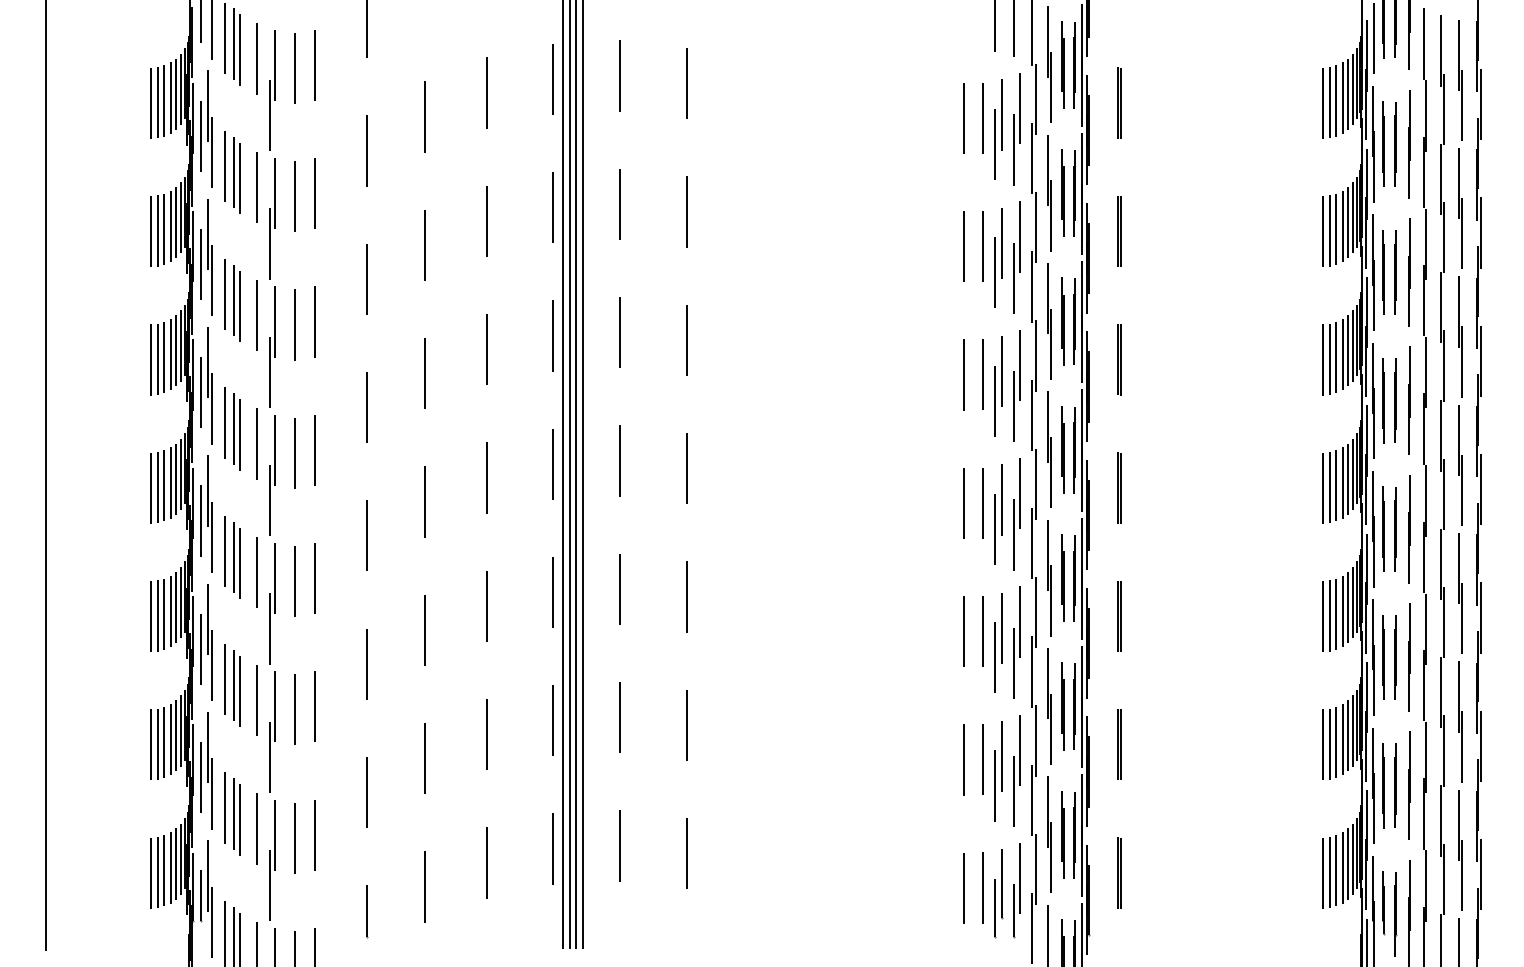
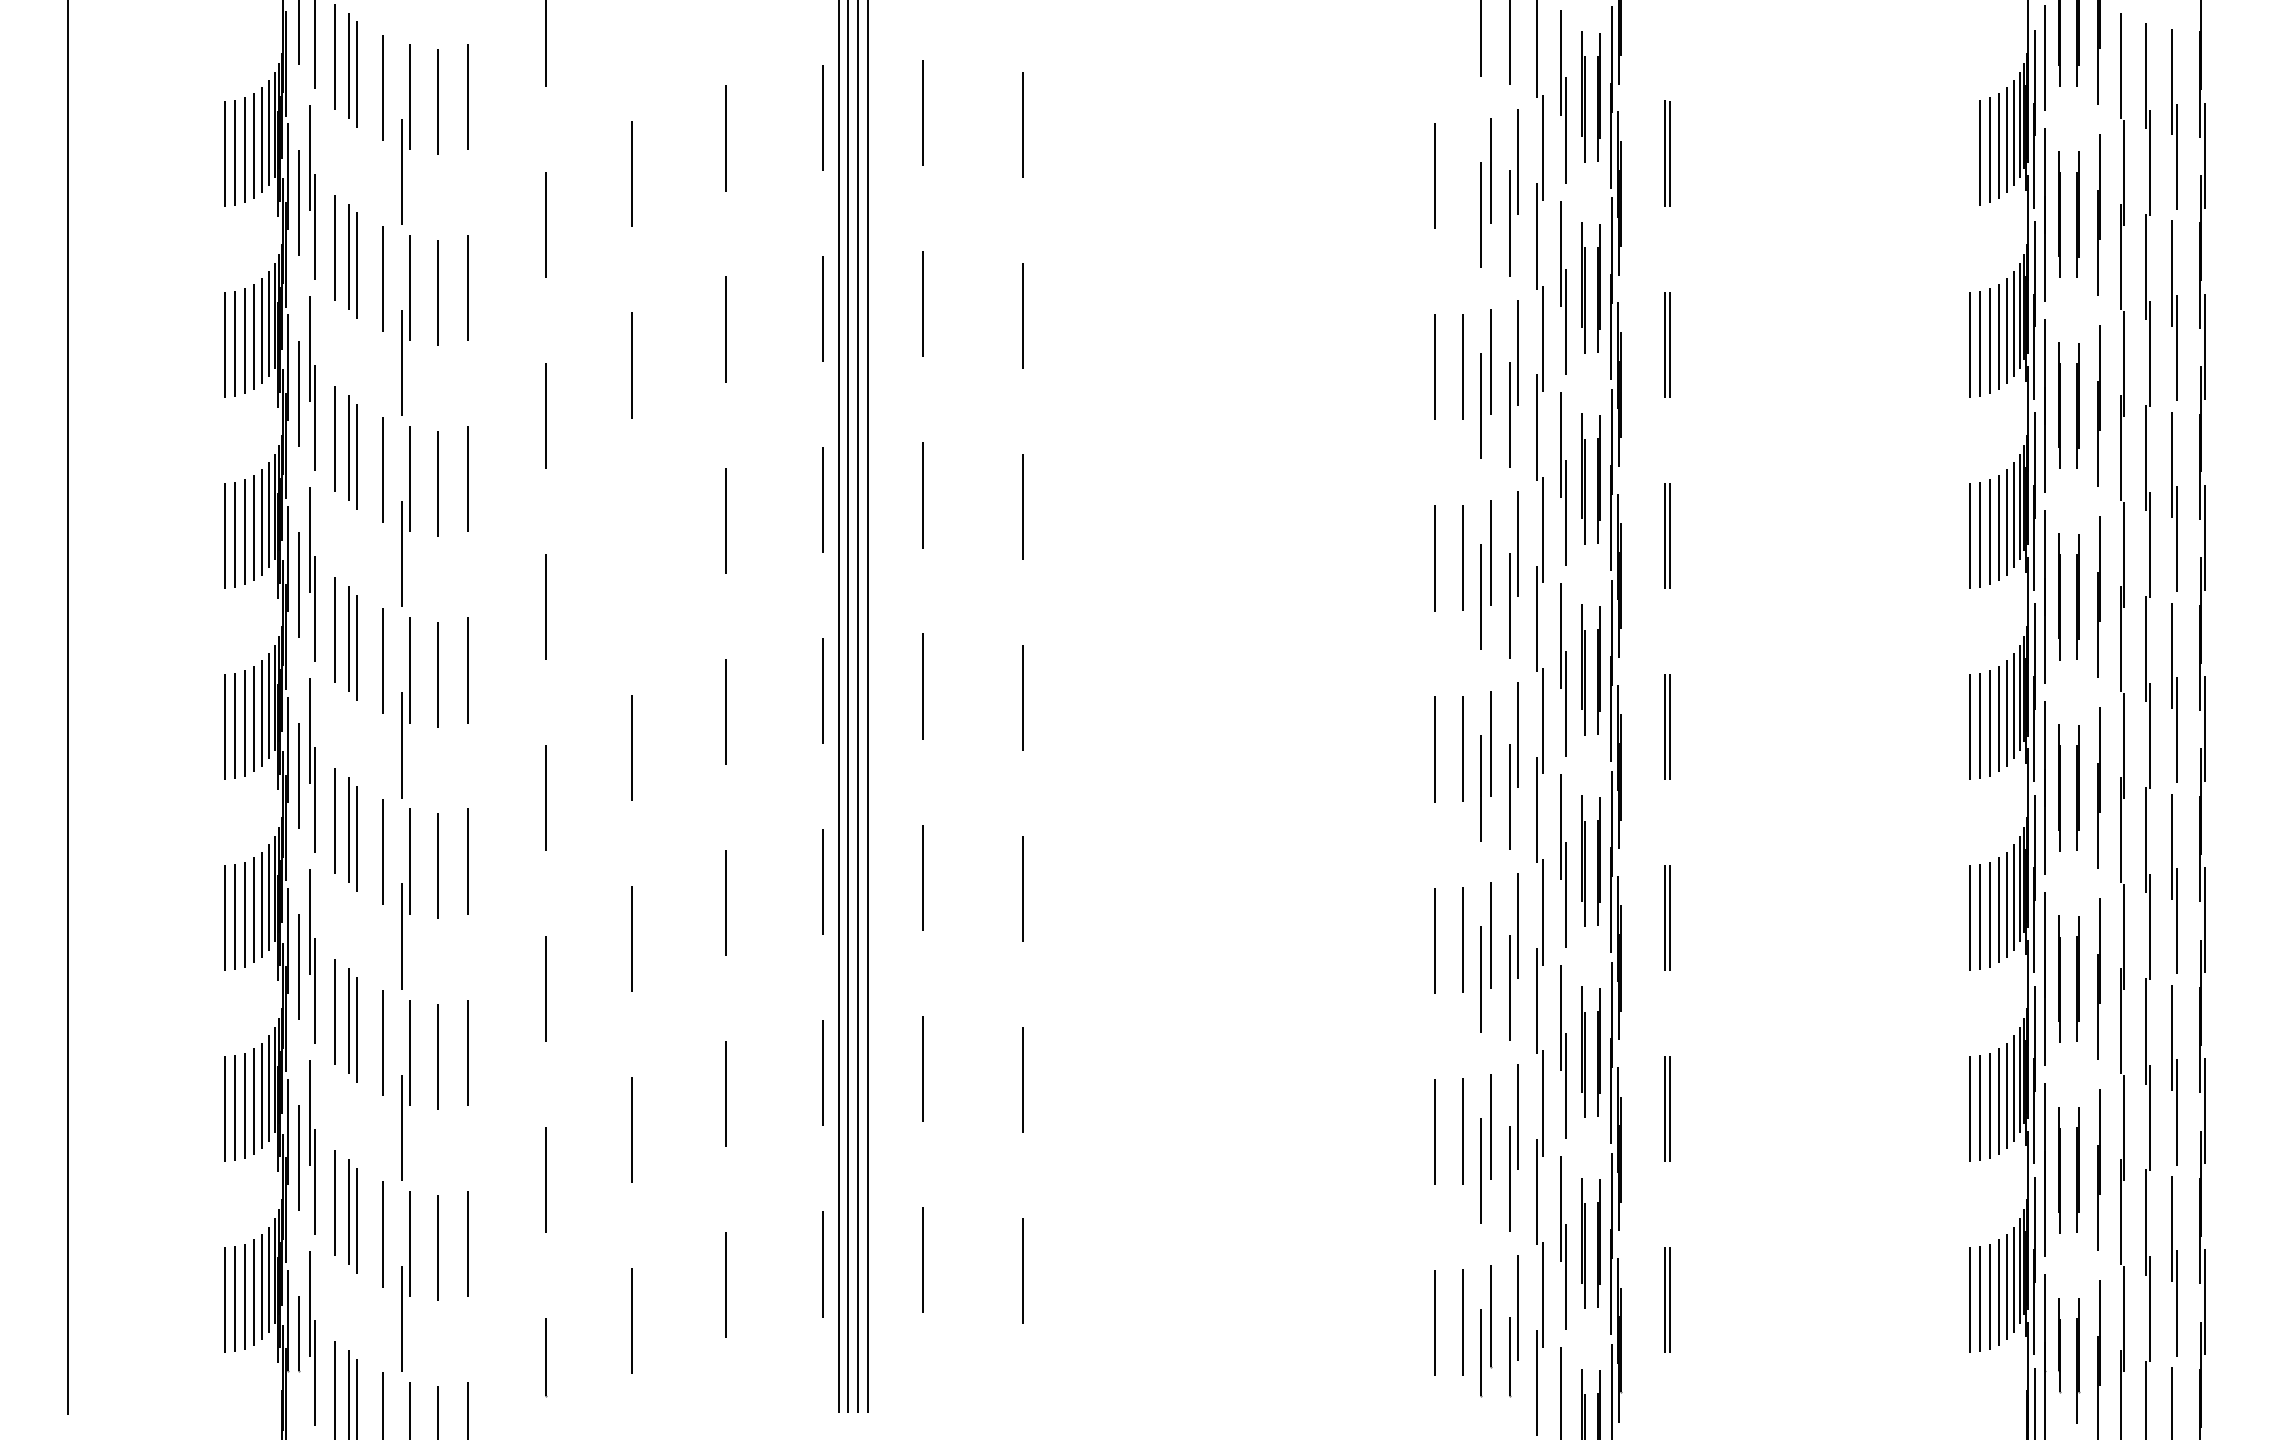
line: (1323, 102) -> (1970, 152), removed
line: (982, 117) -> (1462, 174), removed
line: (424, 373) -> (631, 556), removed

